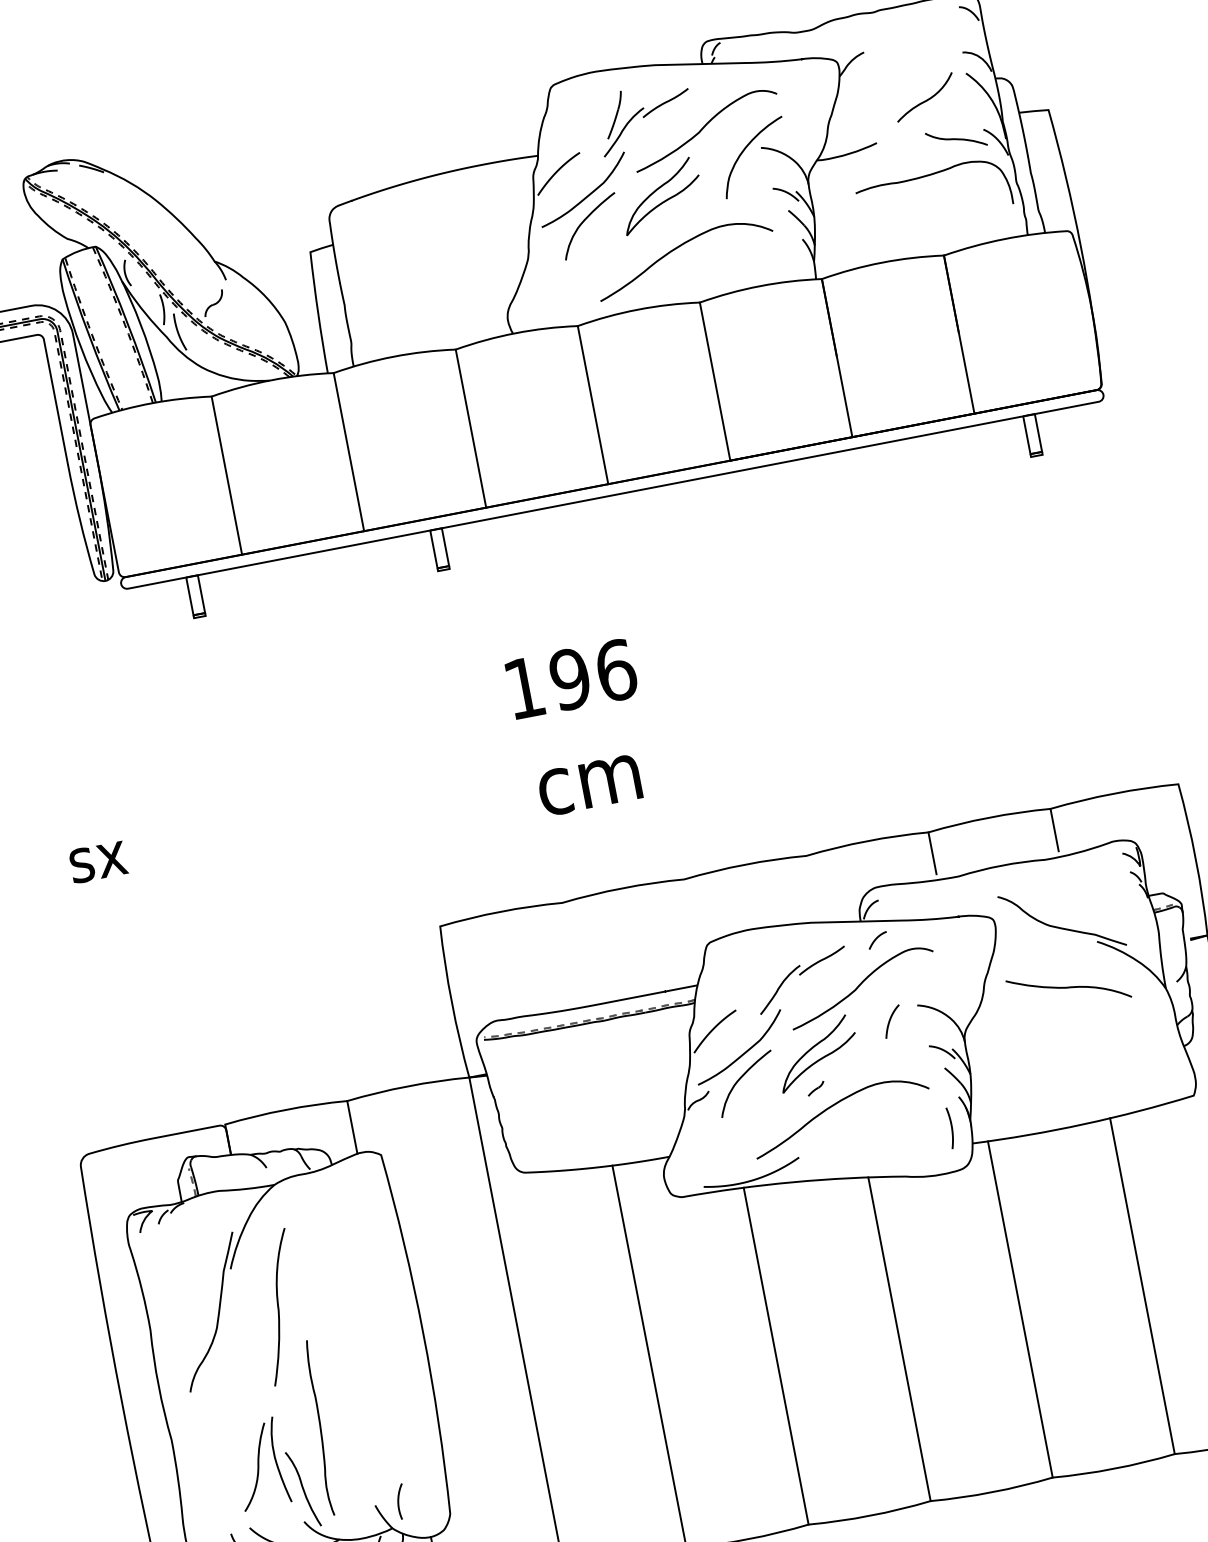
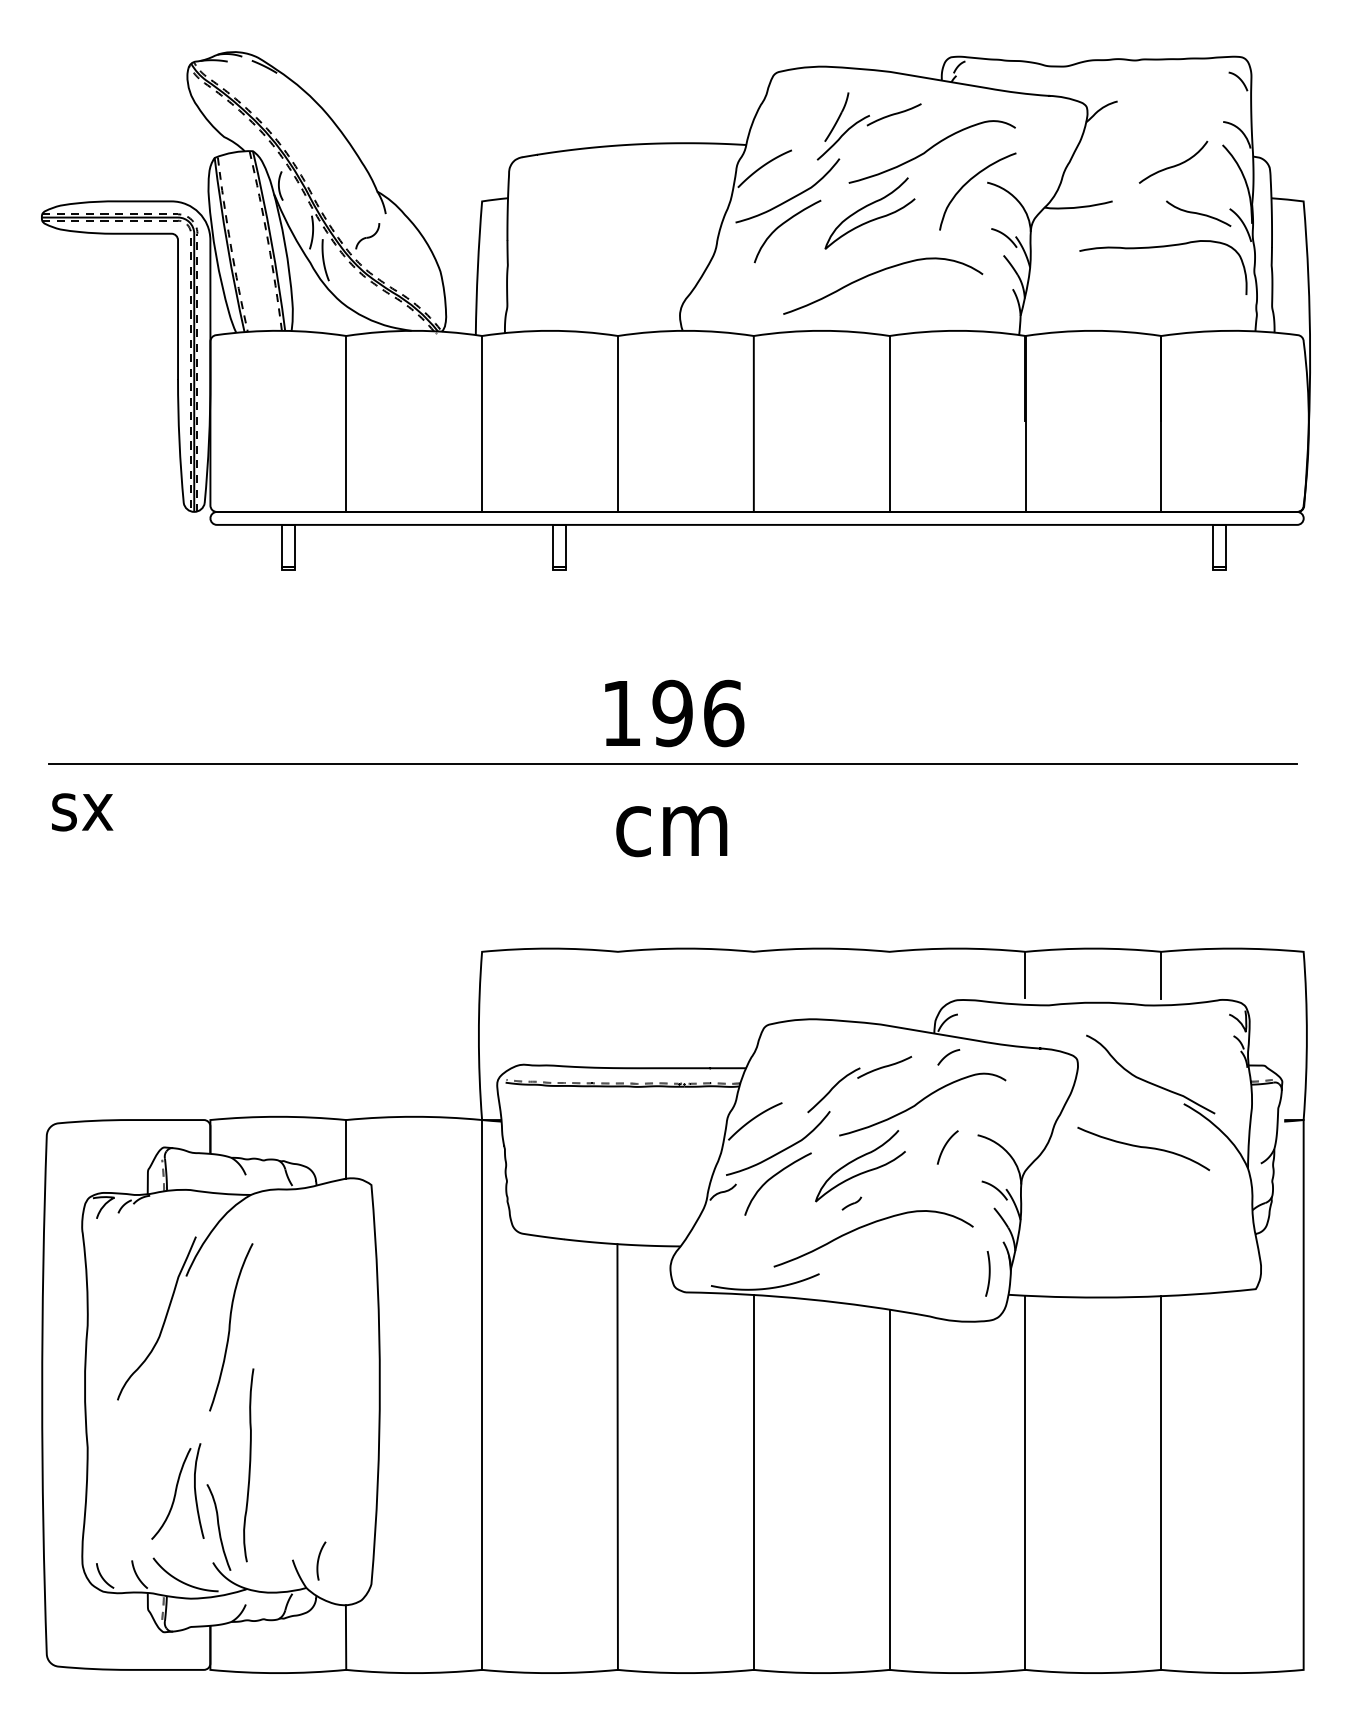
line: (578, 725) -> (672, 764), added
text: (98, 862) -> (82, 812), moved

